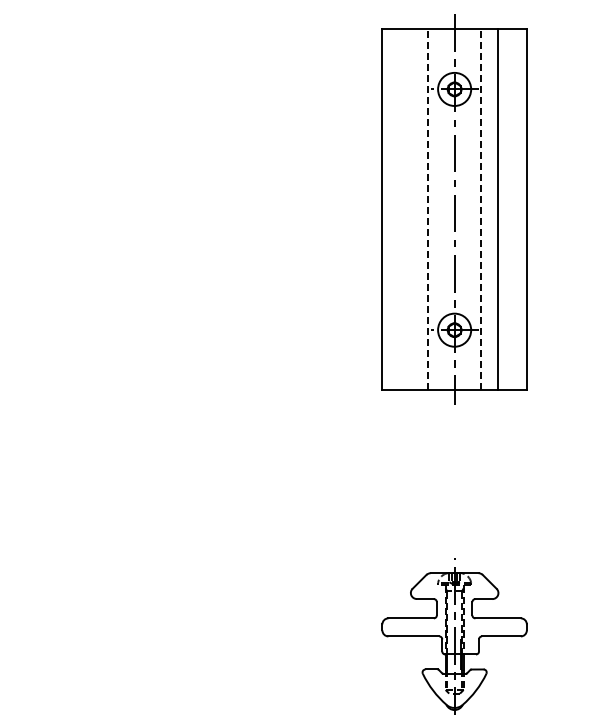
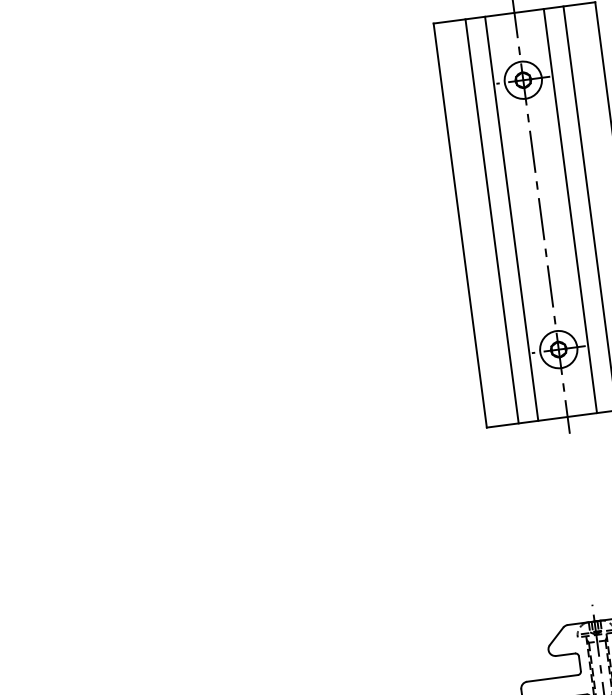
line: (410, 209) -> (491, 221), added
line: (428, 209) -> (511, 218), dashed -> solid
line: (480, 209) -> (569, 210), dashed -> solid

